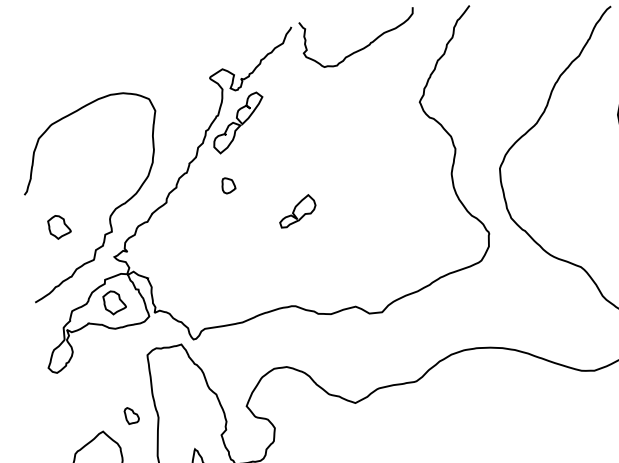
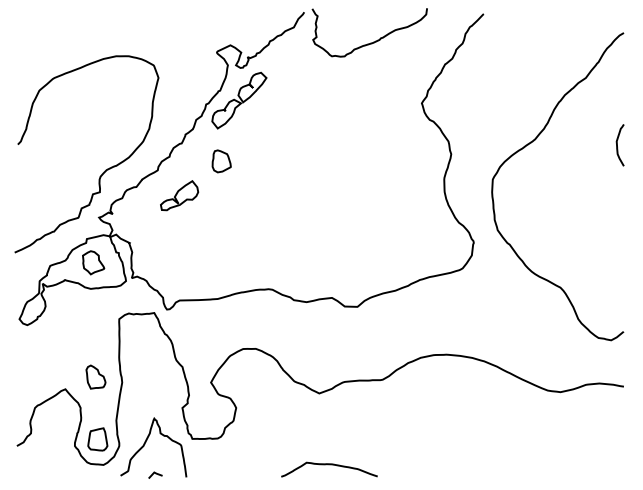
part: (228, 185) -> (221, 161), size x1.43
part: (297, 210) -> (179, 195), moved
part: (59, 226) -> (48, 180), removed
part: (131, 415) -> (95, 376), size x1.43

